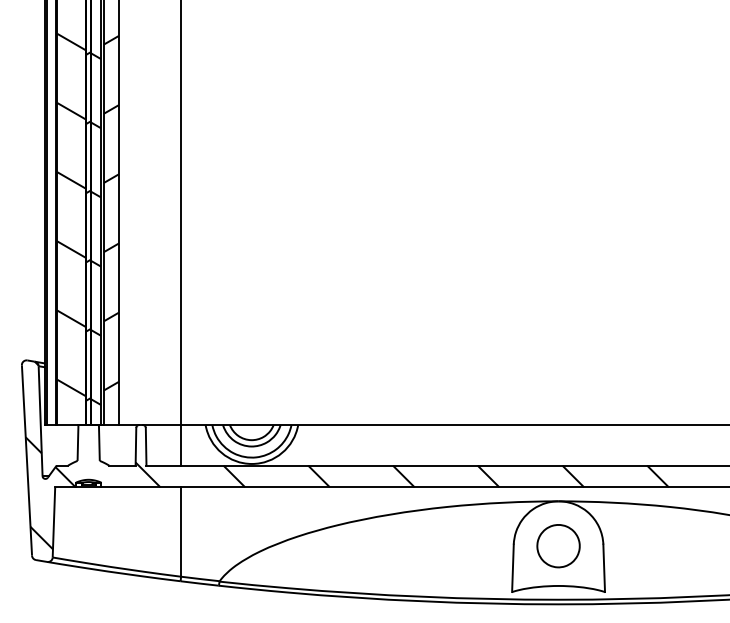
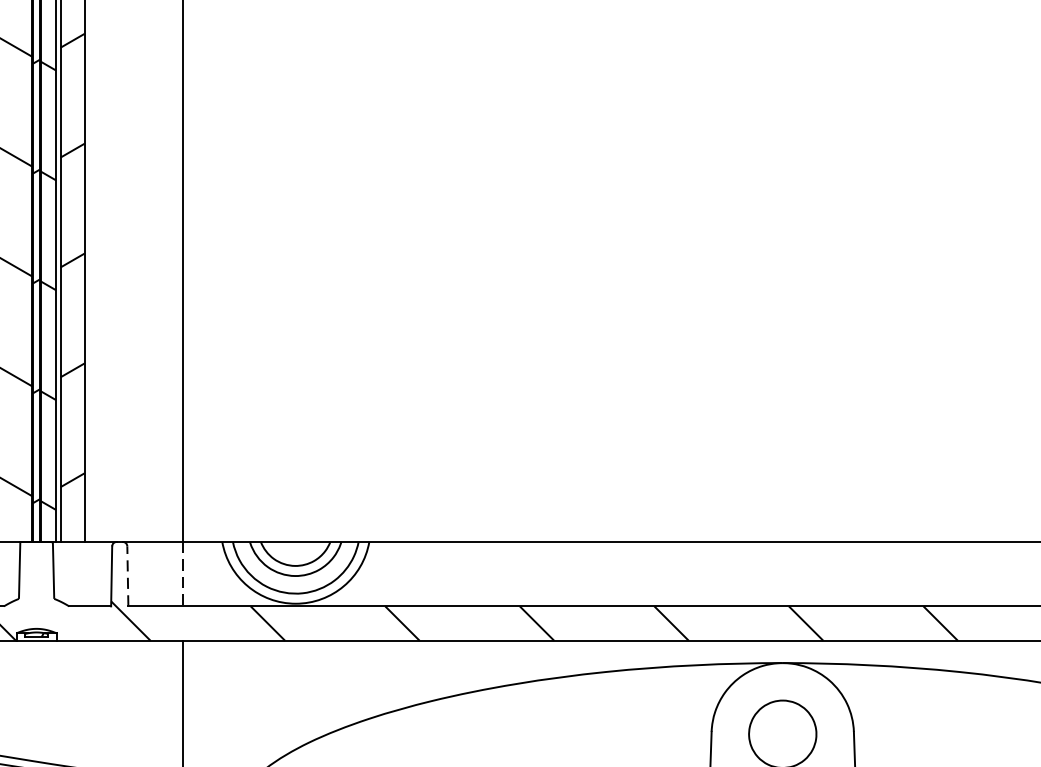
line: (181, 445) -> (183, 574), solid -> dashed
line: (146, 446) -> (128, 575), solid -> dashed

